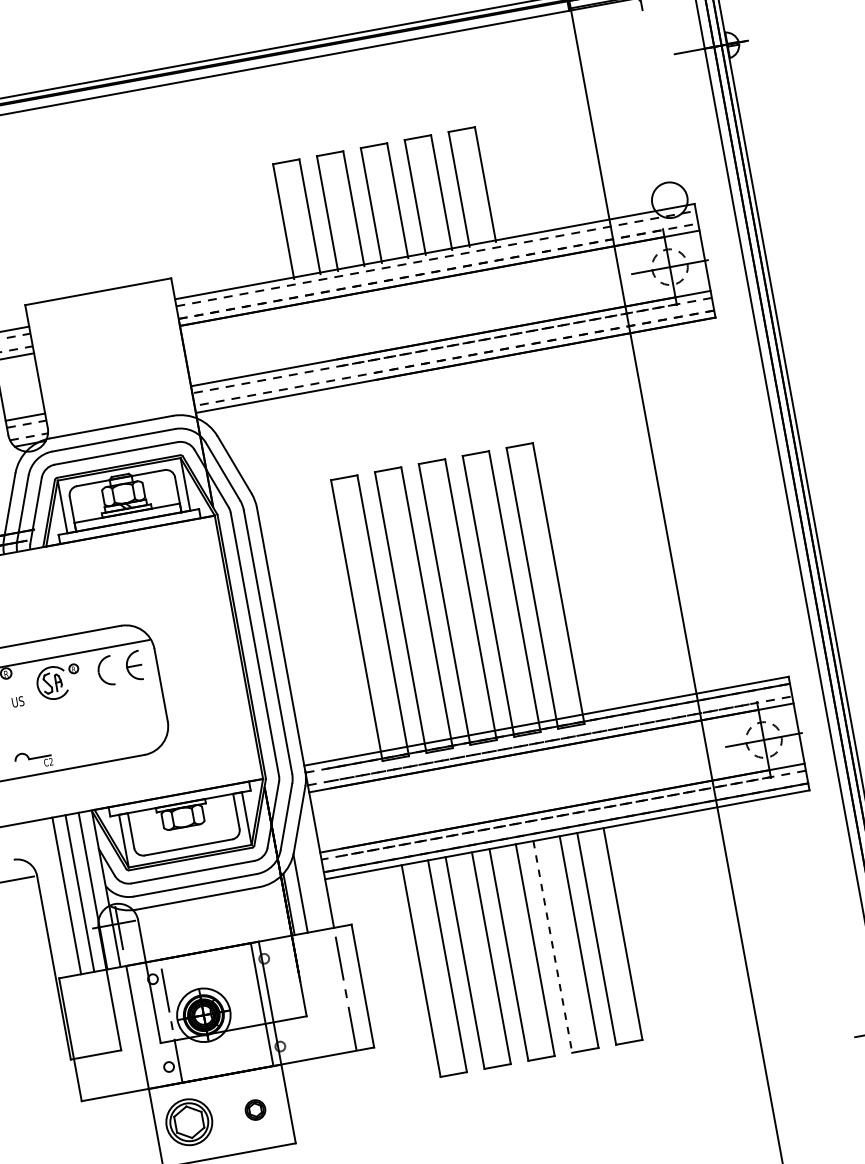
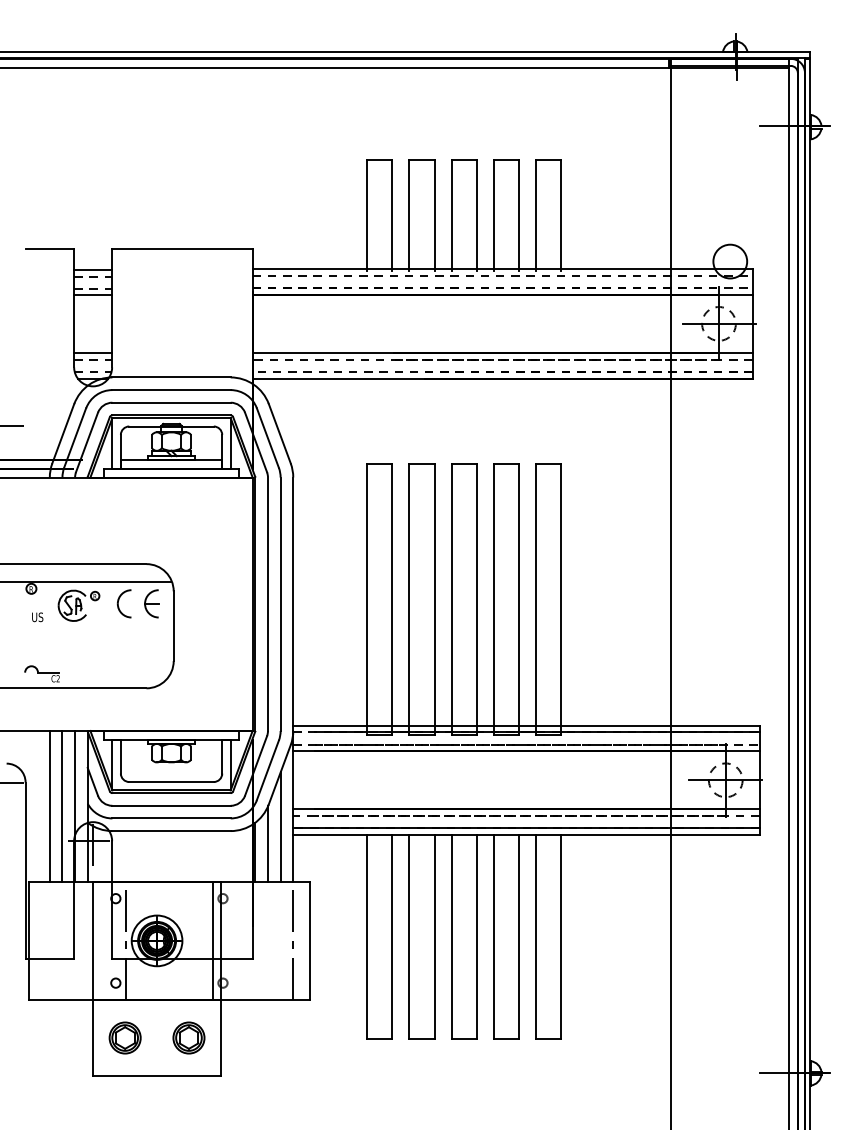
line: (310, 872) -> (280, 826), added
line: (552, 946) -> (493, 936), dashed -> solid
part: (254, 1109) -> (188, 1037), size x1.67
part: (188, 1121) -> (124, 1037), size x0.71

